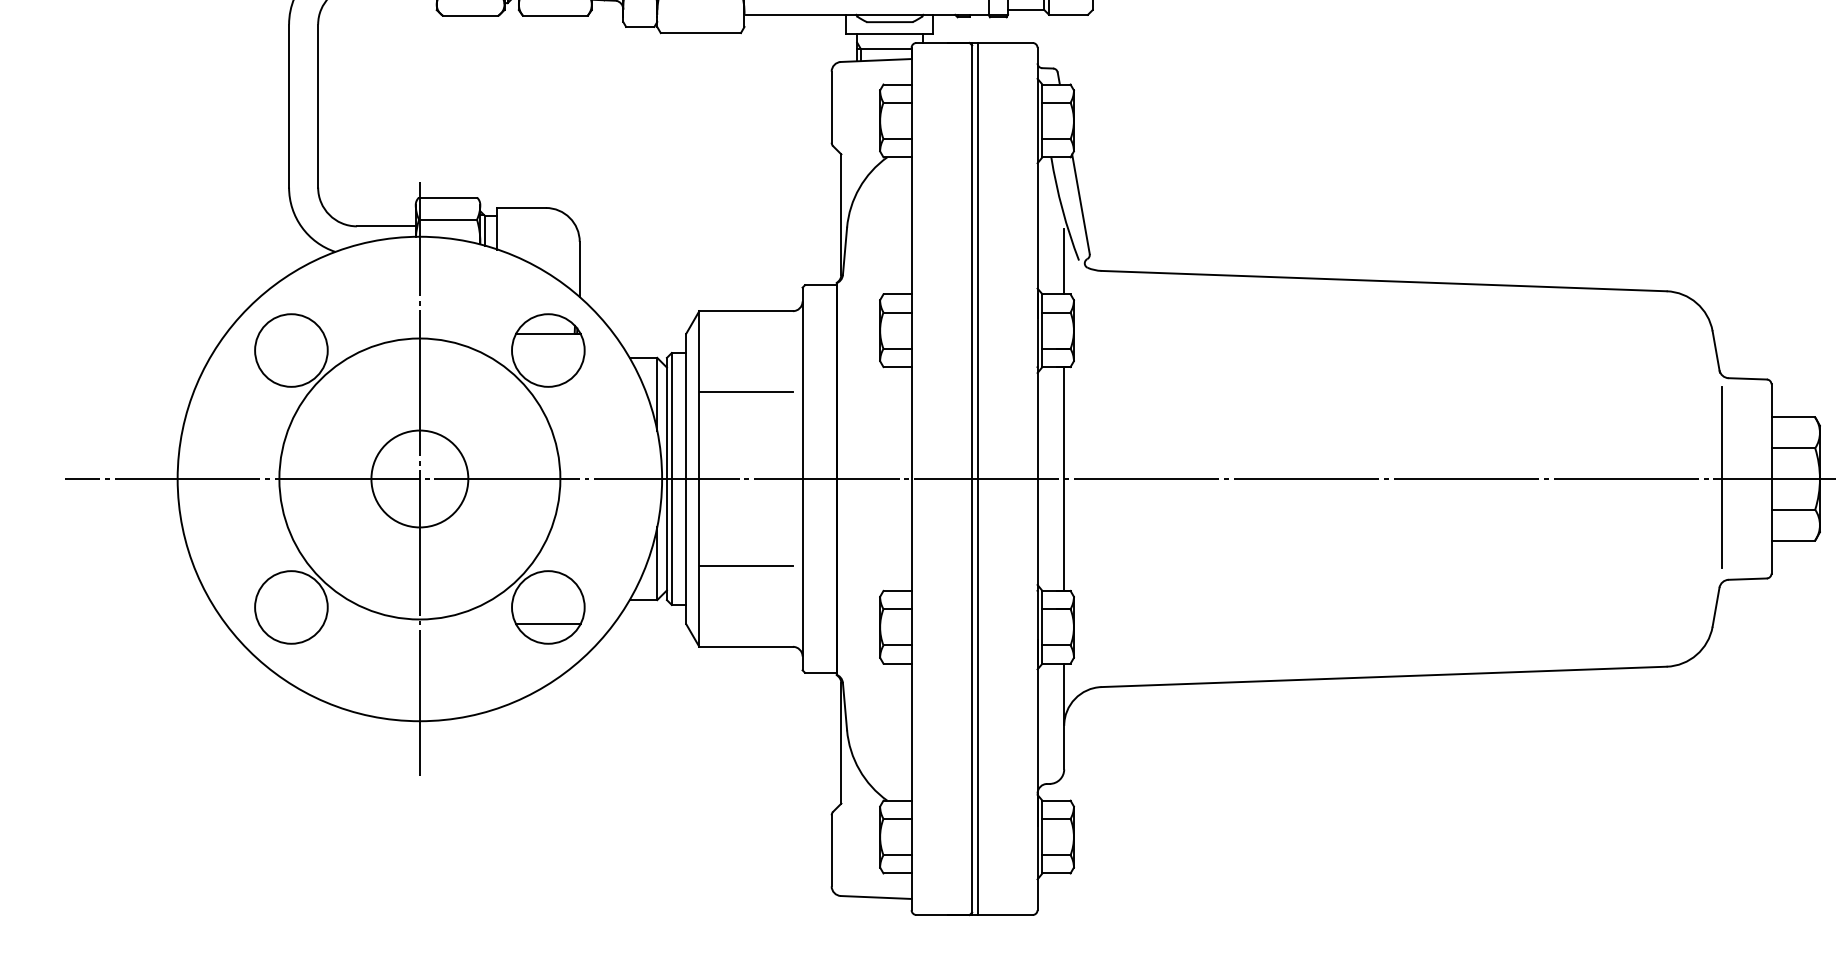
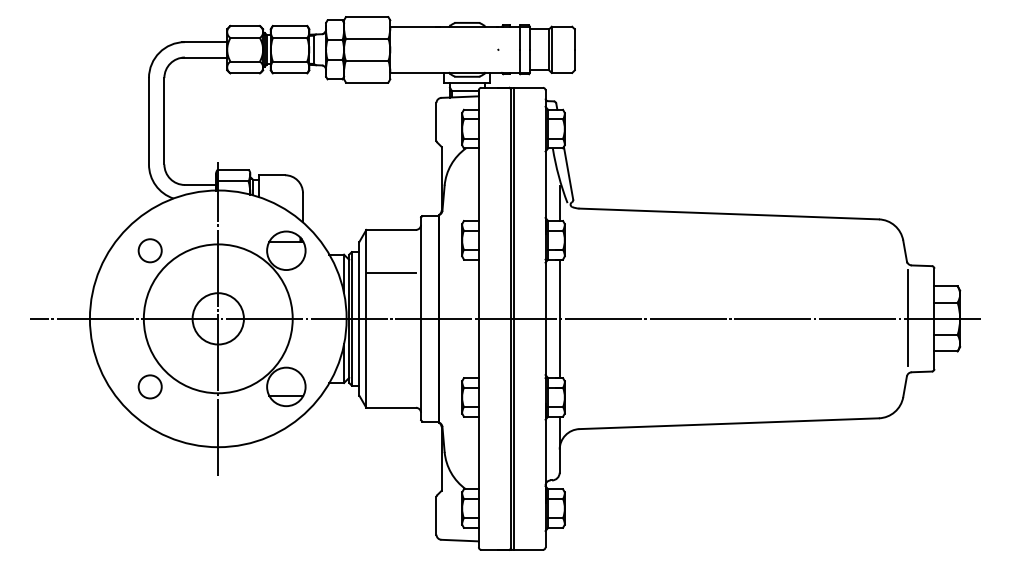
circle: (290, 349) -> (149, 250), size x0.6
line: (744, 567) -> (390, 365), removed
circle: (290, 606) -> (149, 386), size x0.6

